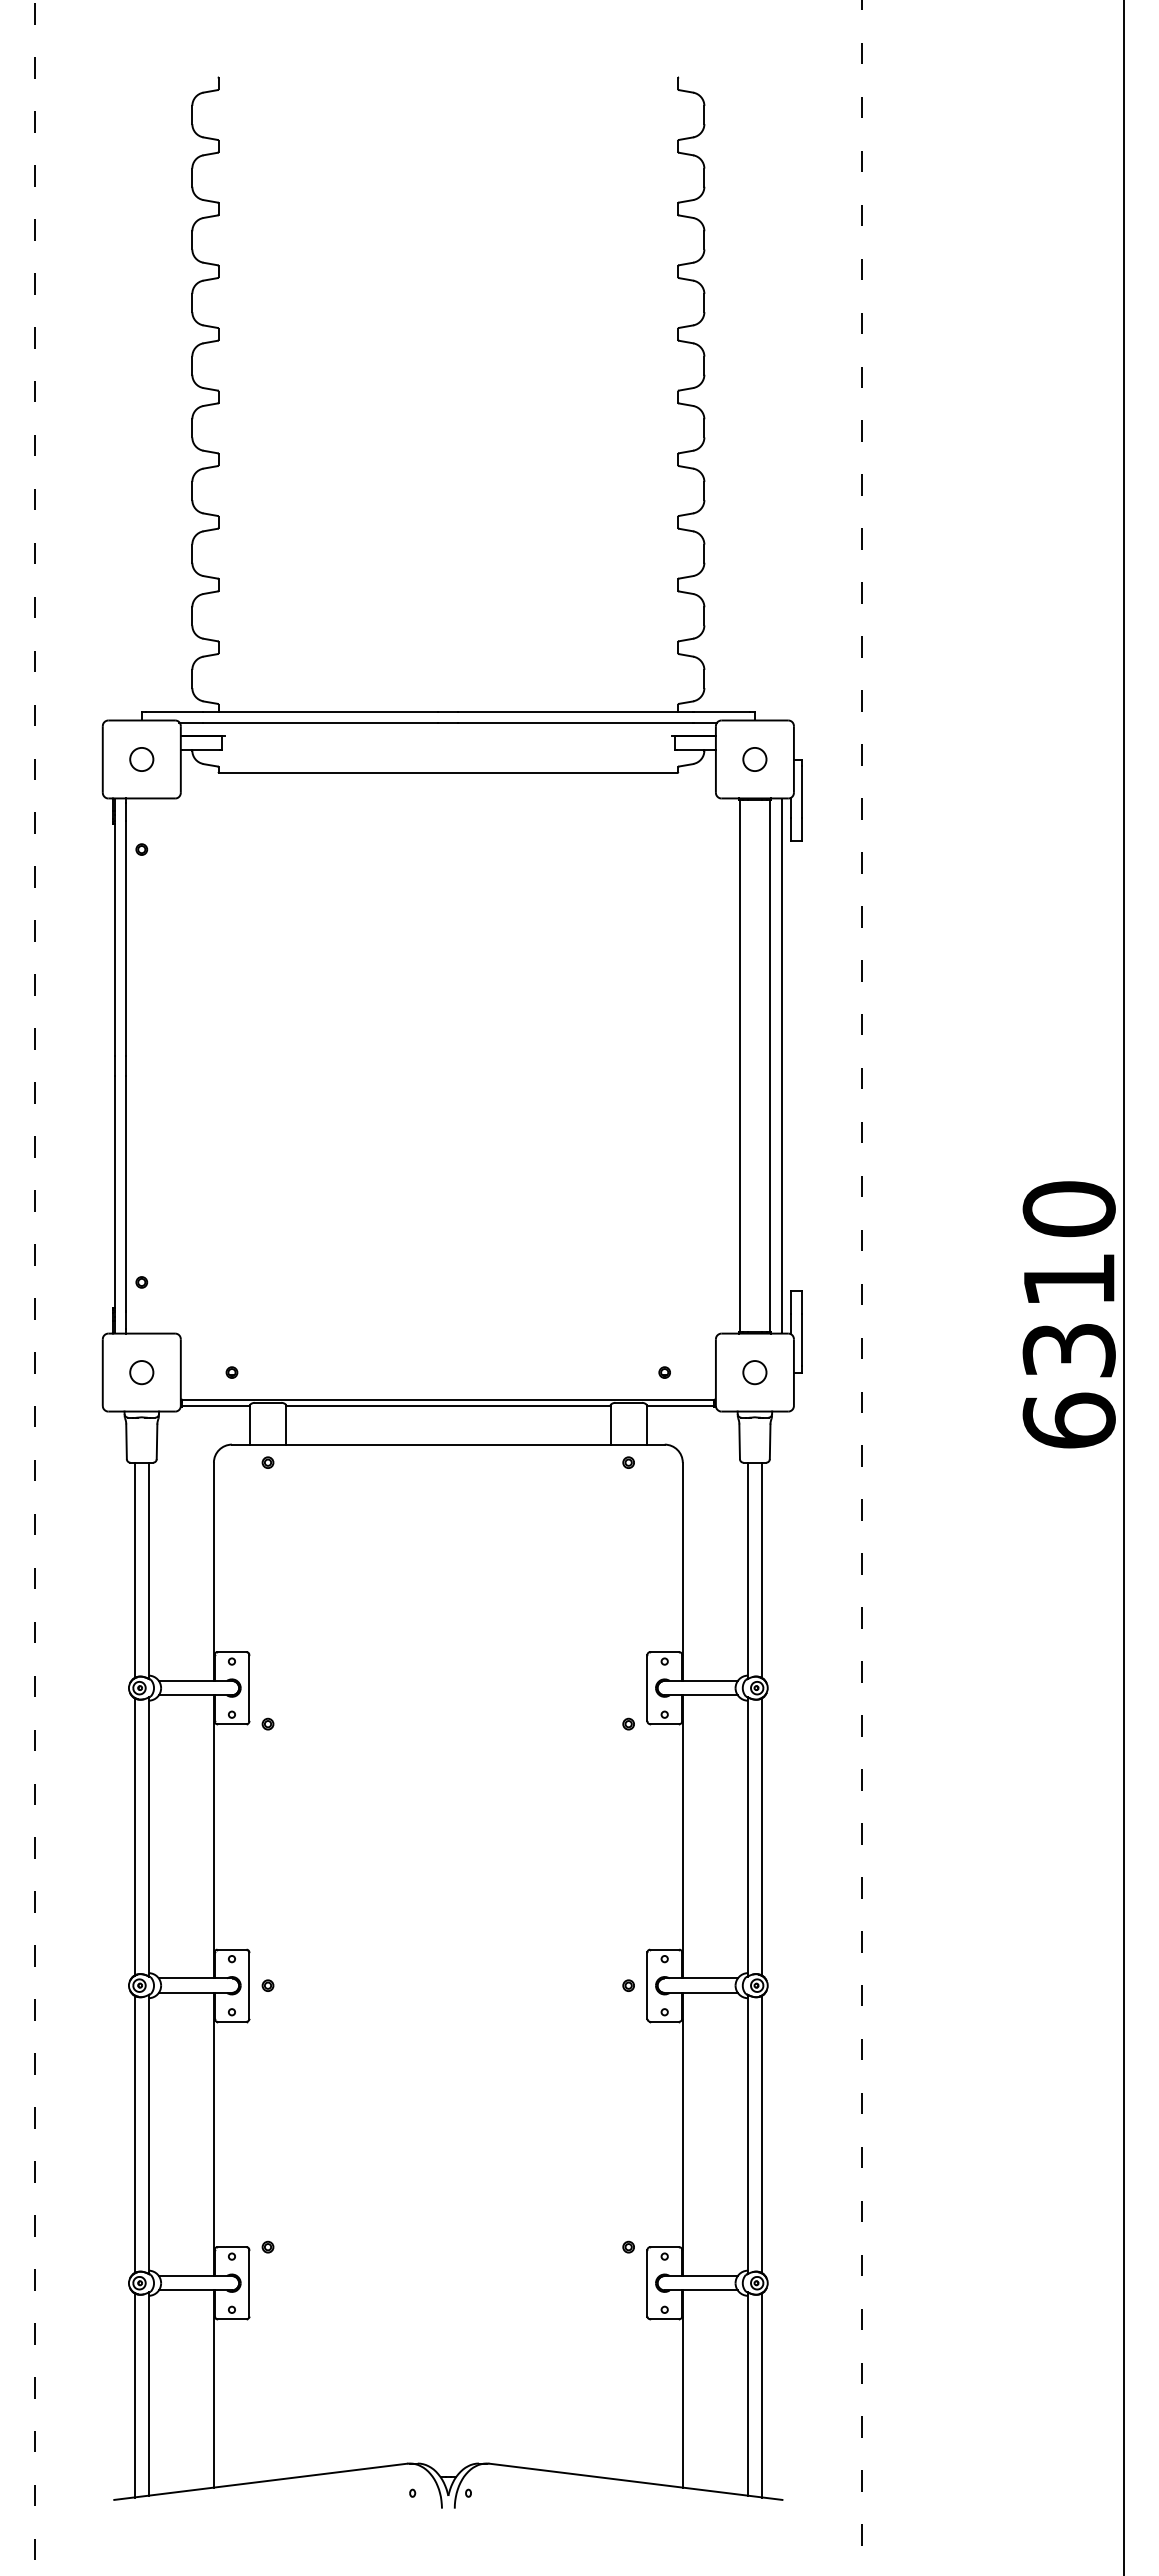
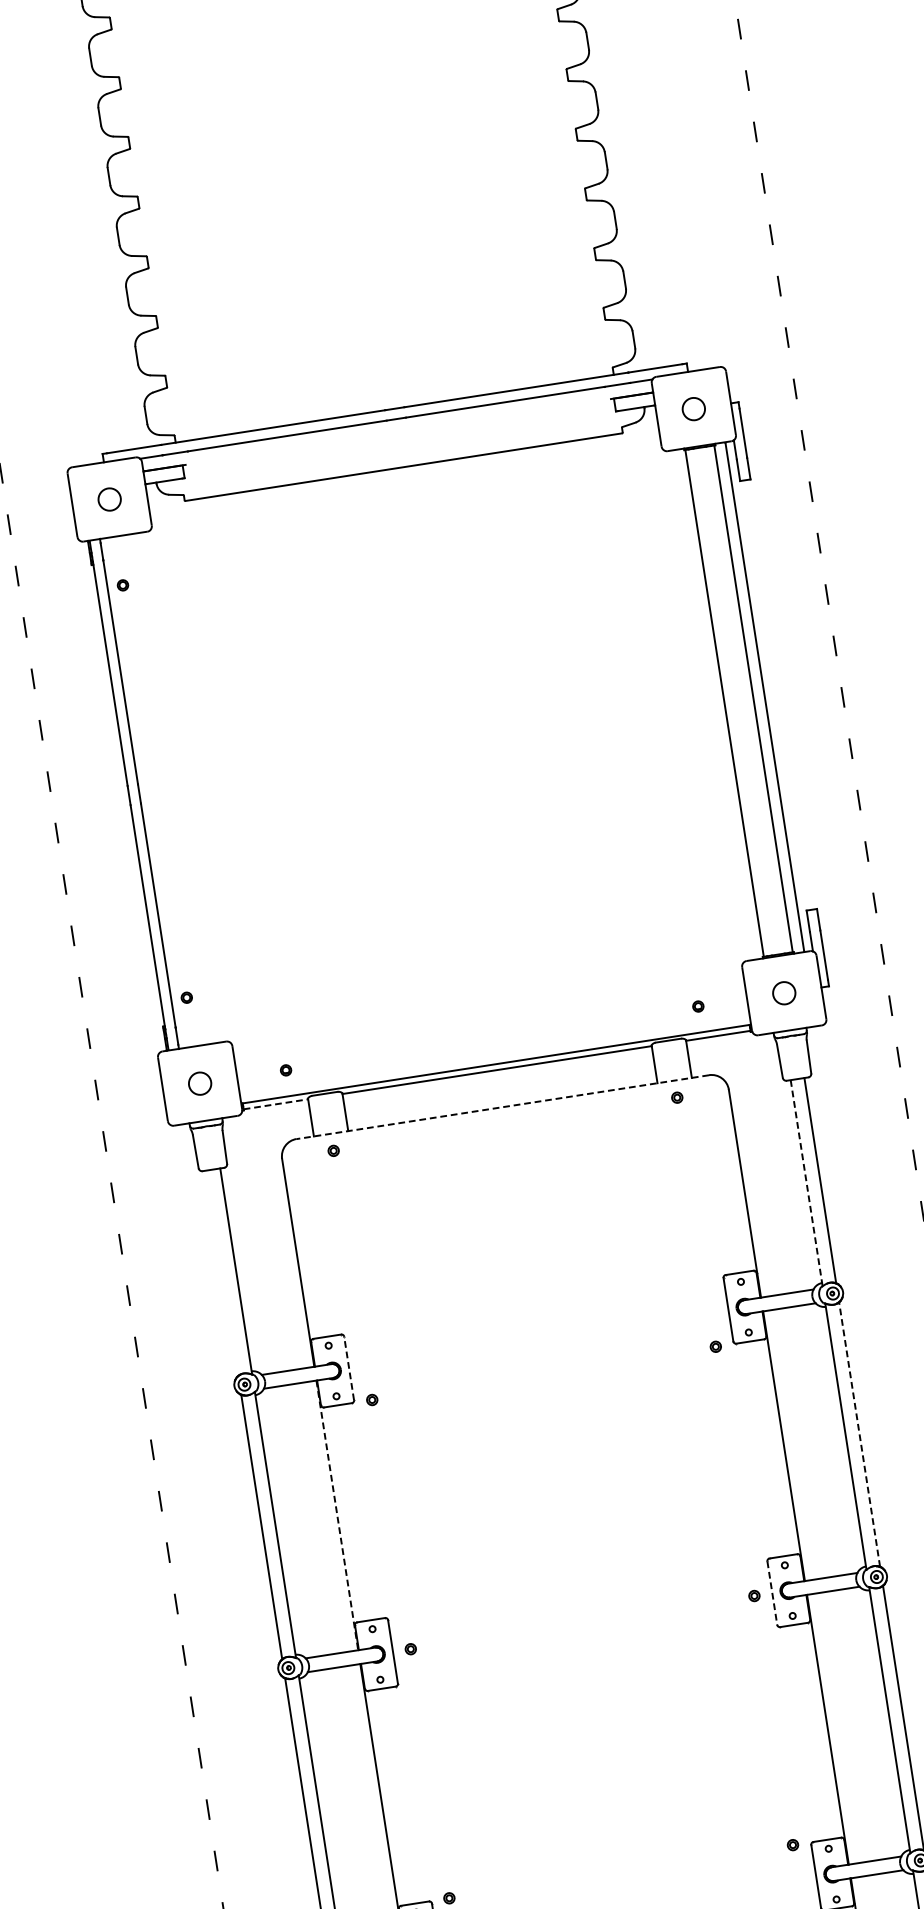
line: (216, 1405) -> (276, 1103), solid -> dashed
line: (447, 1444) -> (501, 1107), solid -> dashed
line: (134, 1570) -> (222, 1273), removed
line: (747, 1571) -> (806, 1183), solid -> dashed
line: (249, 1687) -> (349, 1367), solid -> dashed
line: (213, 1836) -> (336, 1515), solid -> dashed
line: (762, 1836) -> (859, 1434), solid -> dashed
line: (647, 1986) -> (772, 1593), solid -> dashed

